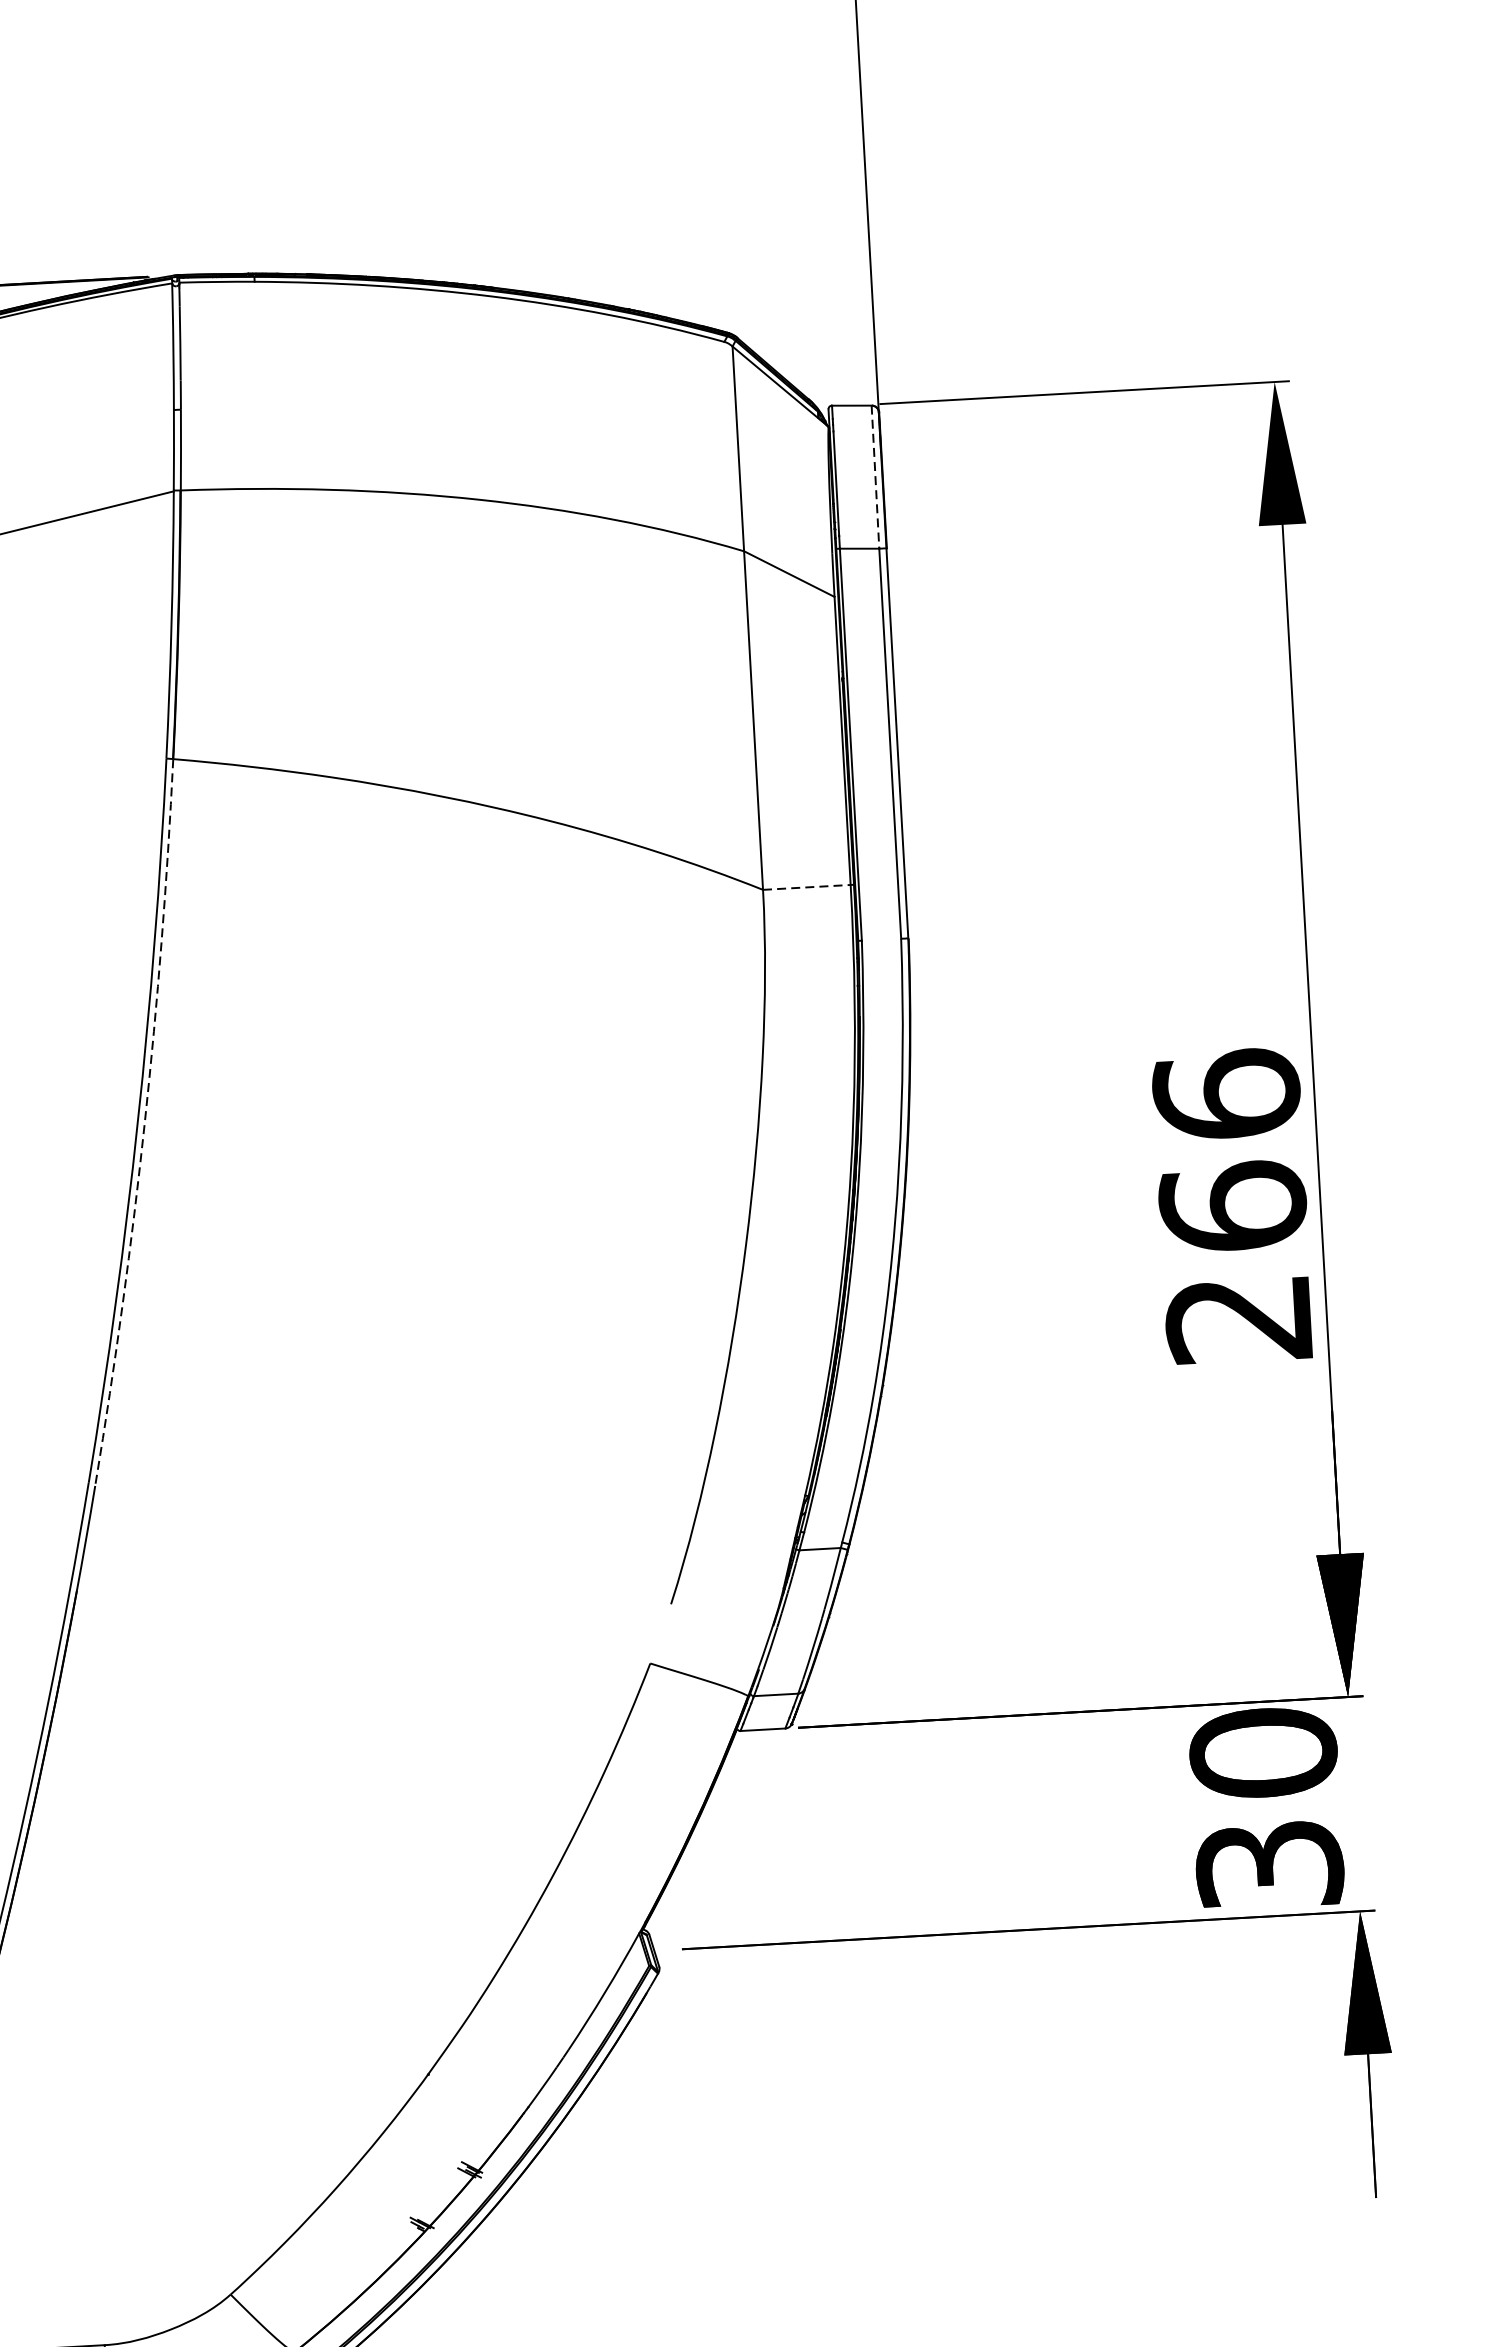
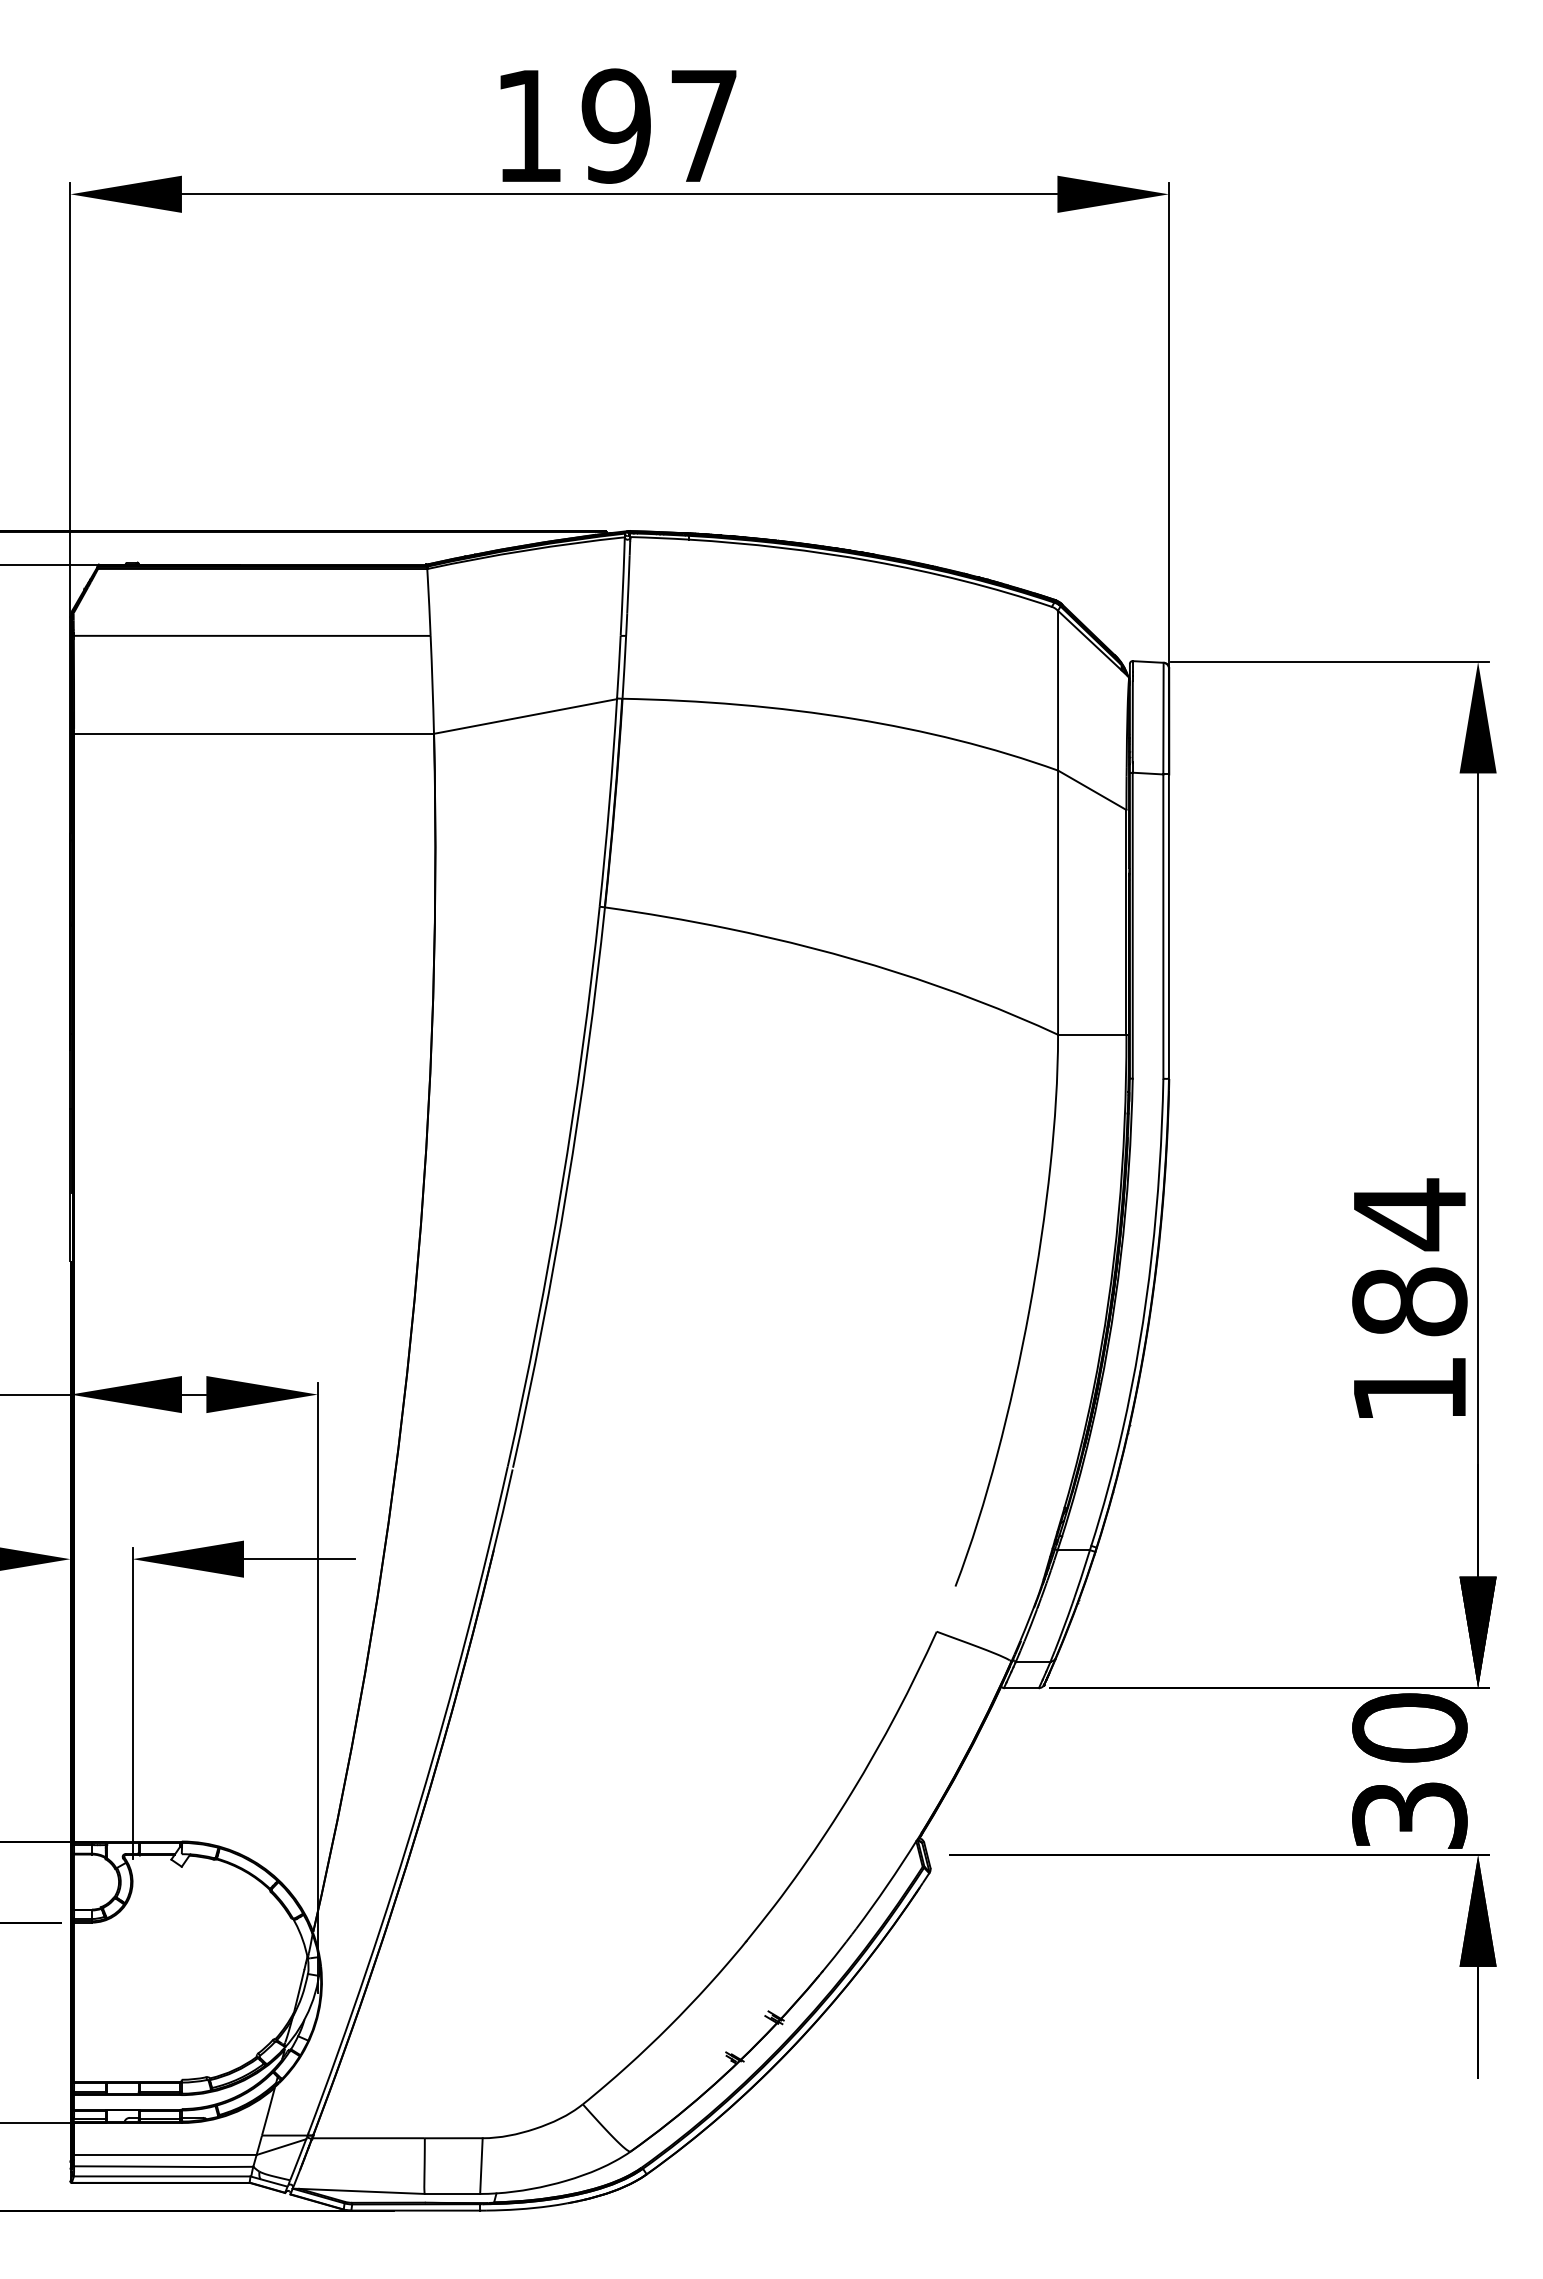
line: (875, 477) -> (1163, 718), dashed -> solid
line: (808, 886) -> (1093, 1034), dashed -> solid
arc: (145, 1122) -> (567, 1188), dashed -> solid
text: (1232, 1205) -> (1409, 1300), 266 -> 184

